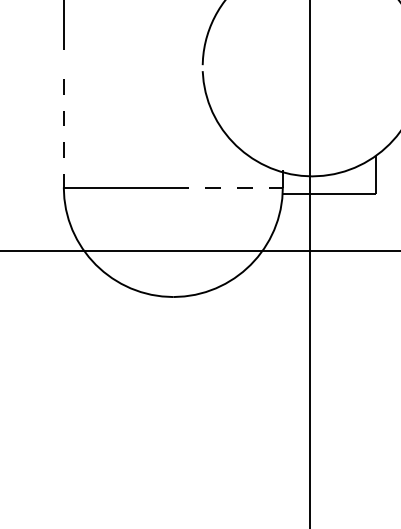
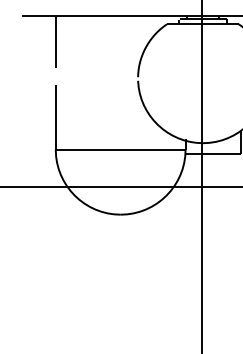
line: (63, 134) -> (55, 118), dashed -> solid
line: (228, 187) -> (153, 149), dashed -> solid

